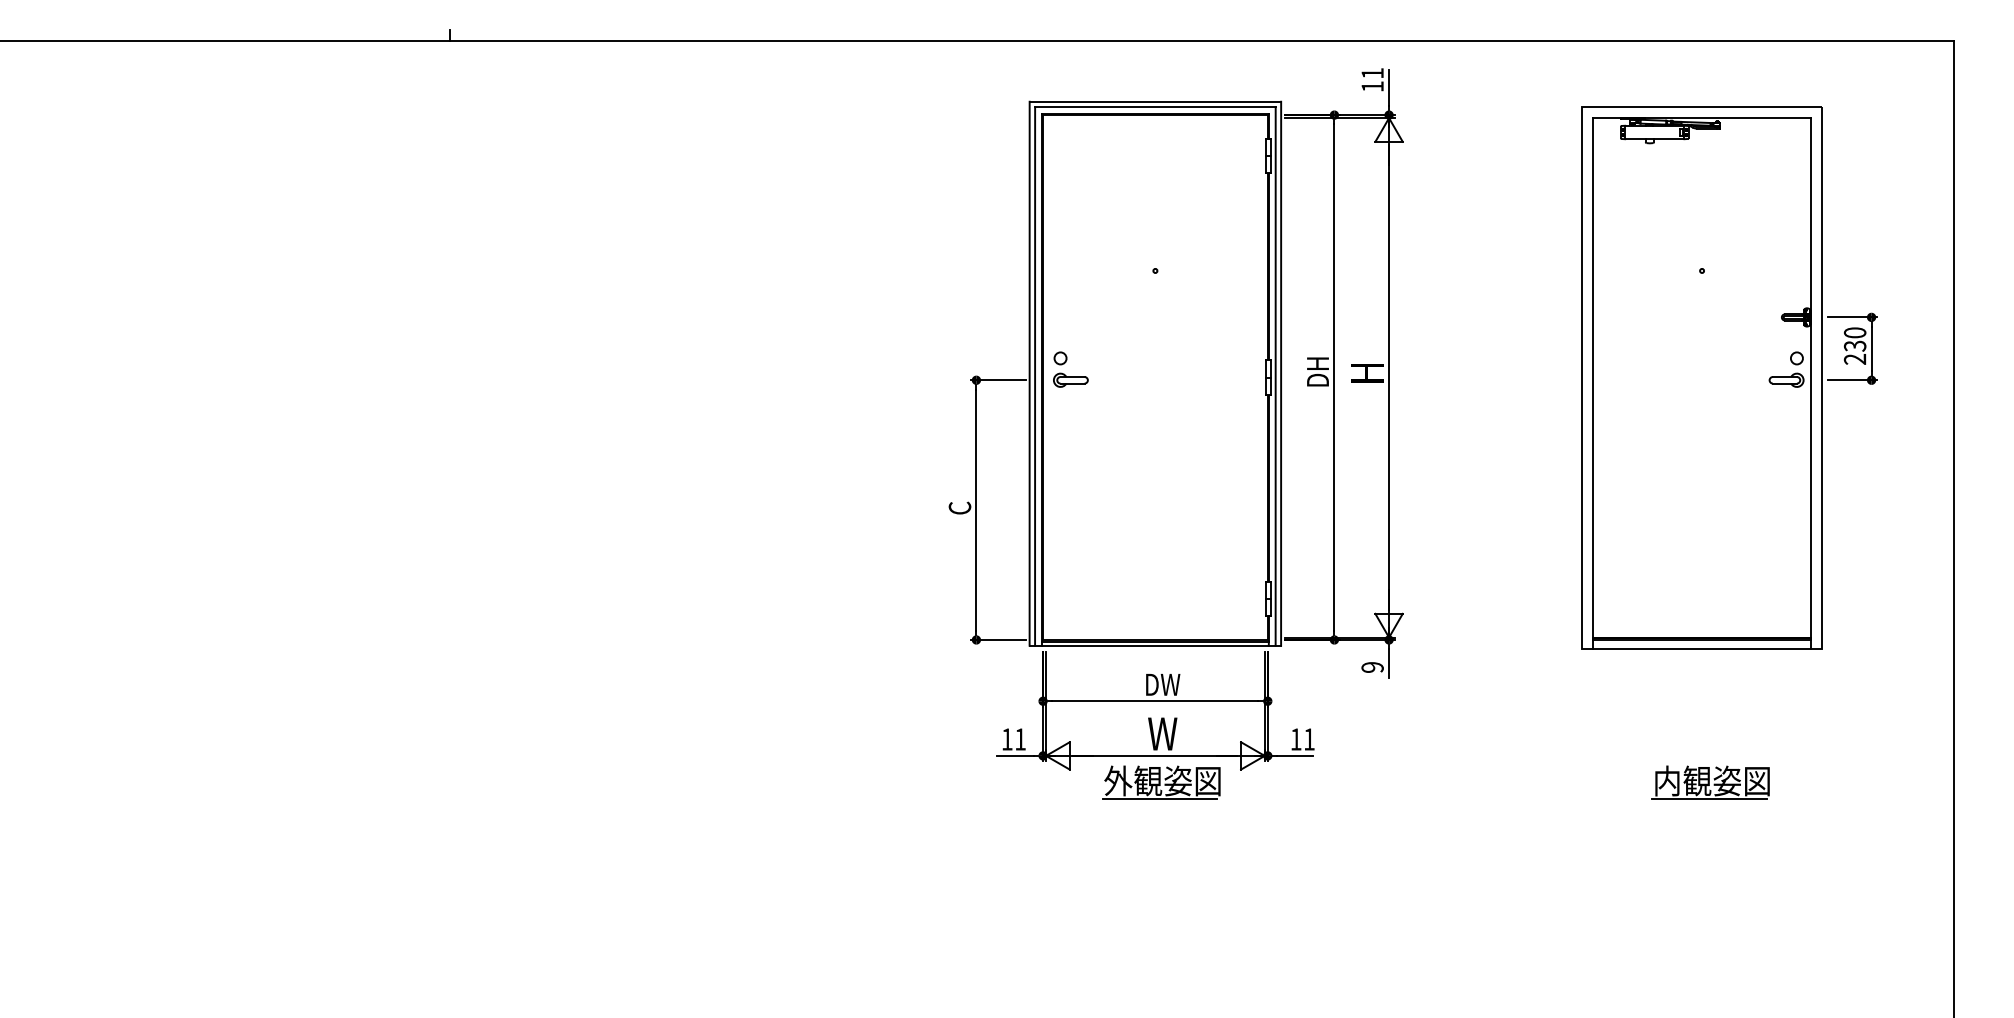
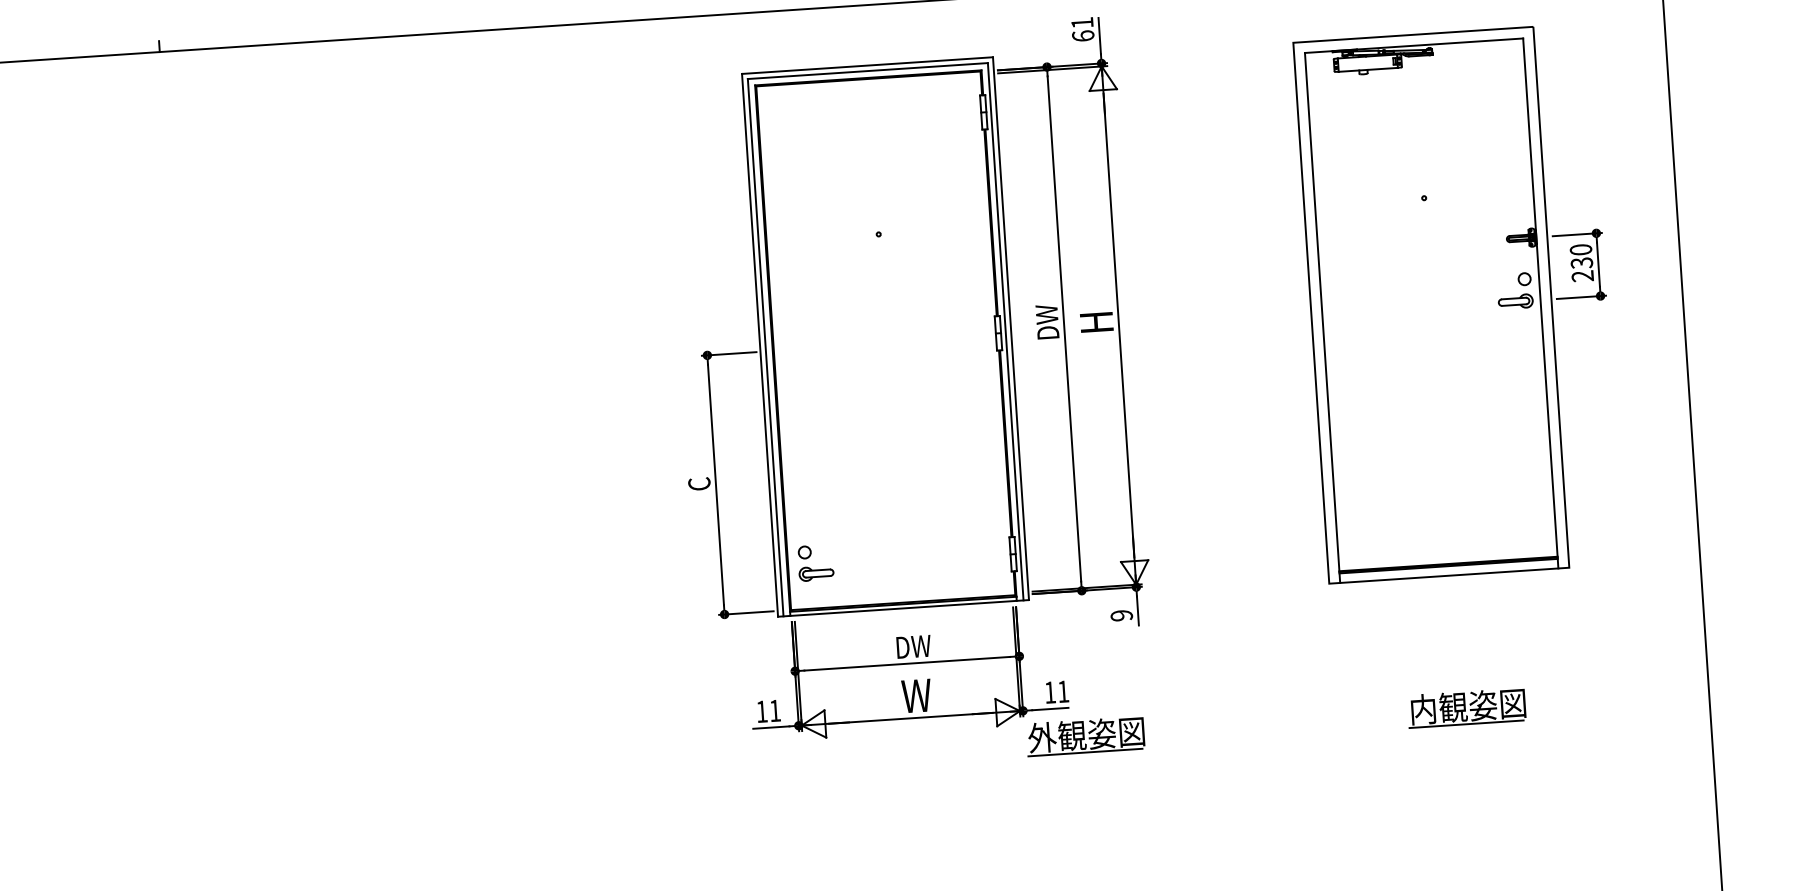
text: (1372, 86) -> (1083, 36), 11 -> 61
text: (1317, 361) -> (1046, 314), DH -> DW
part: (1070, 376) -> (815, 569), moved
part: (1161, 782) -> (1085, 736), moved

